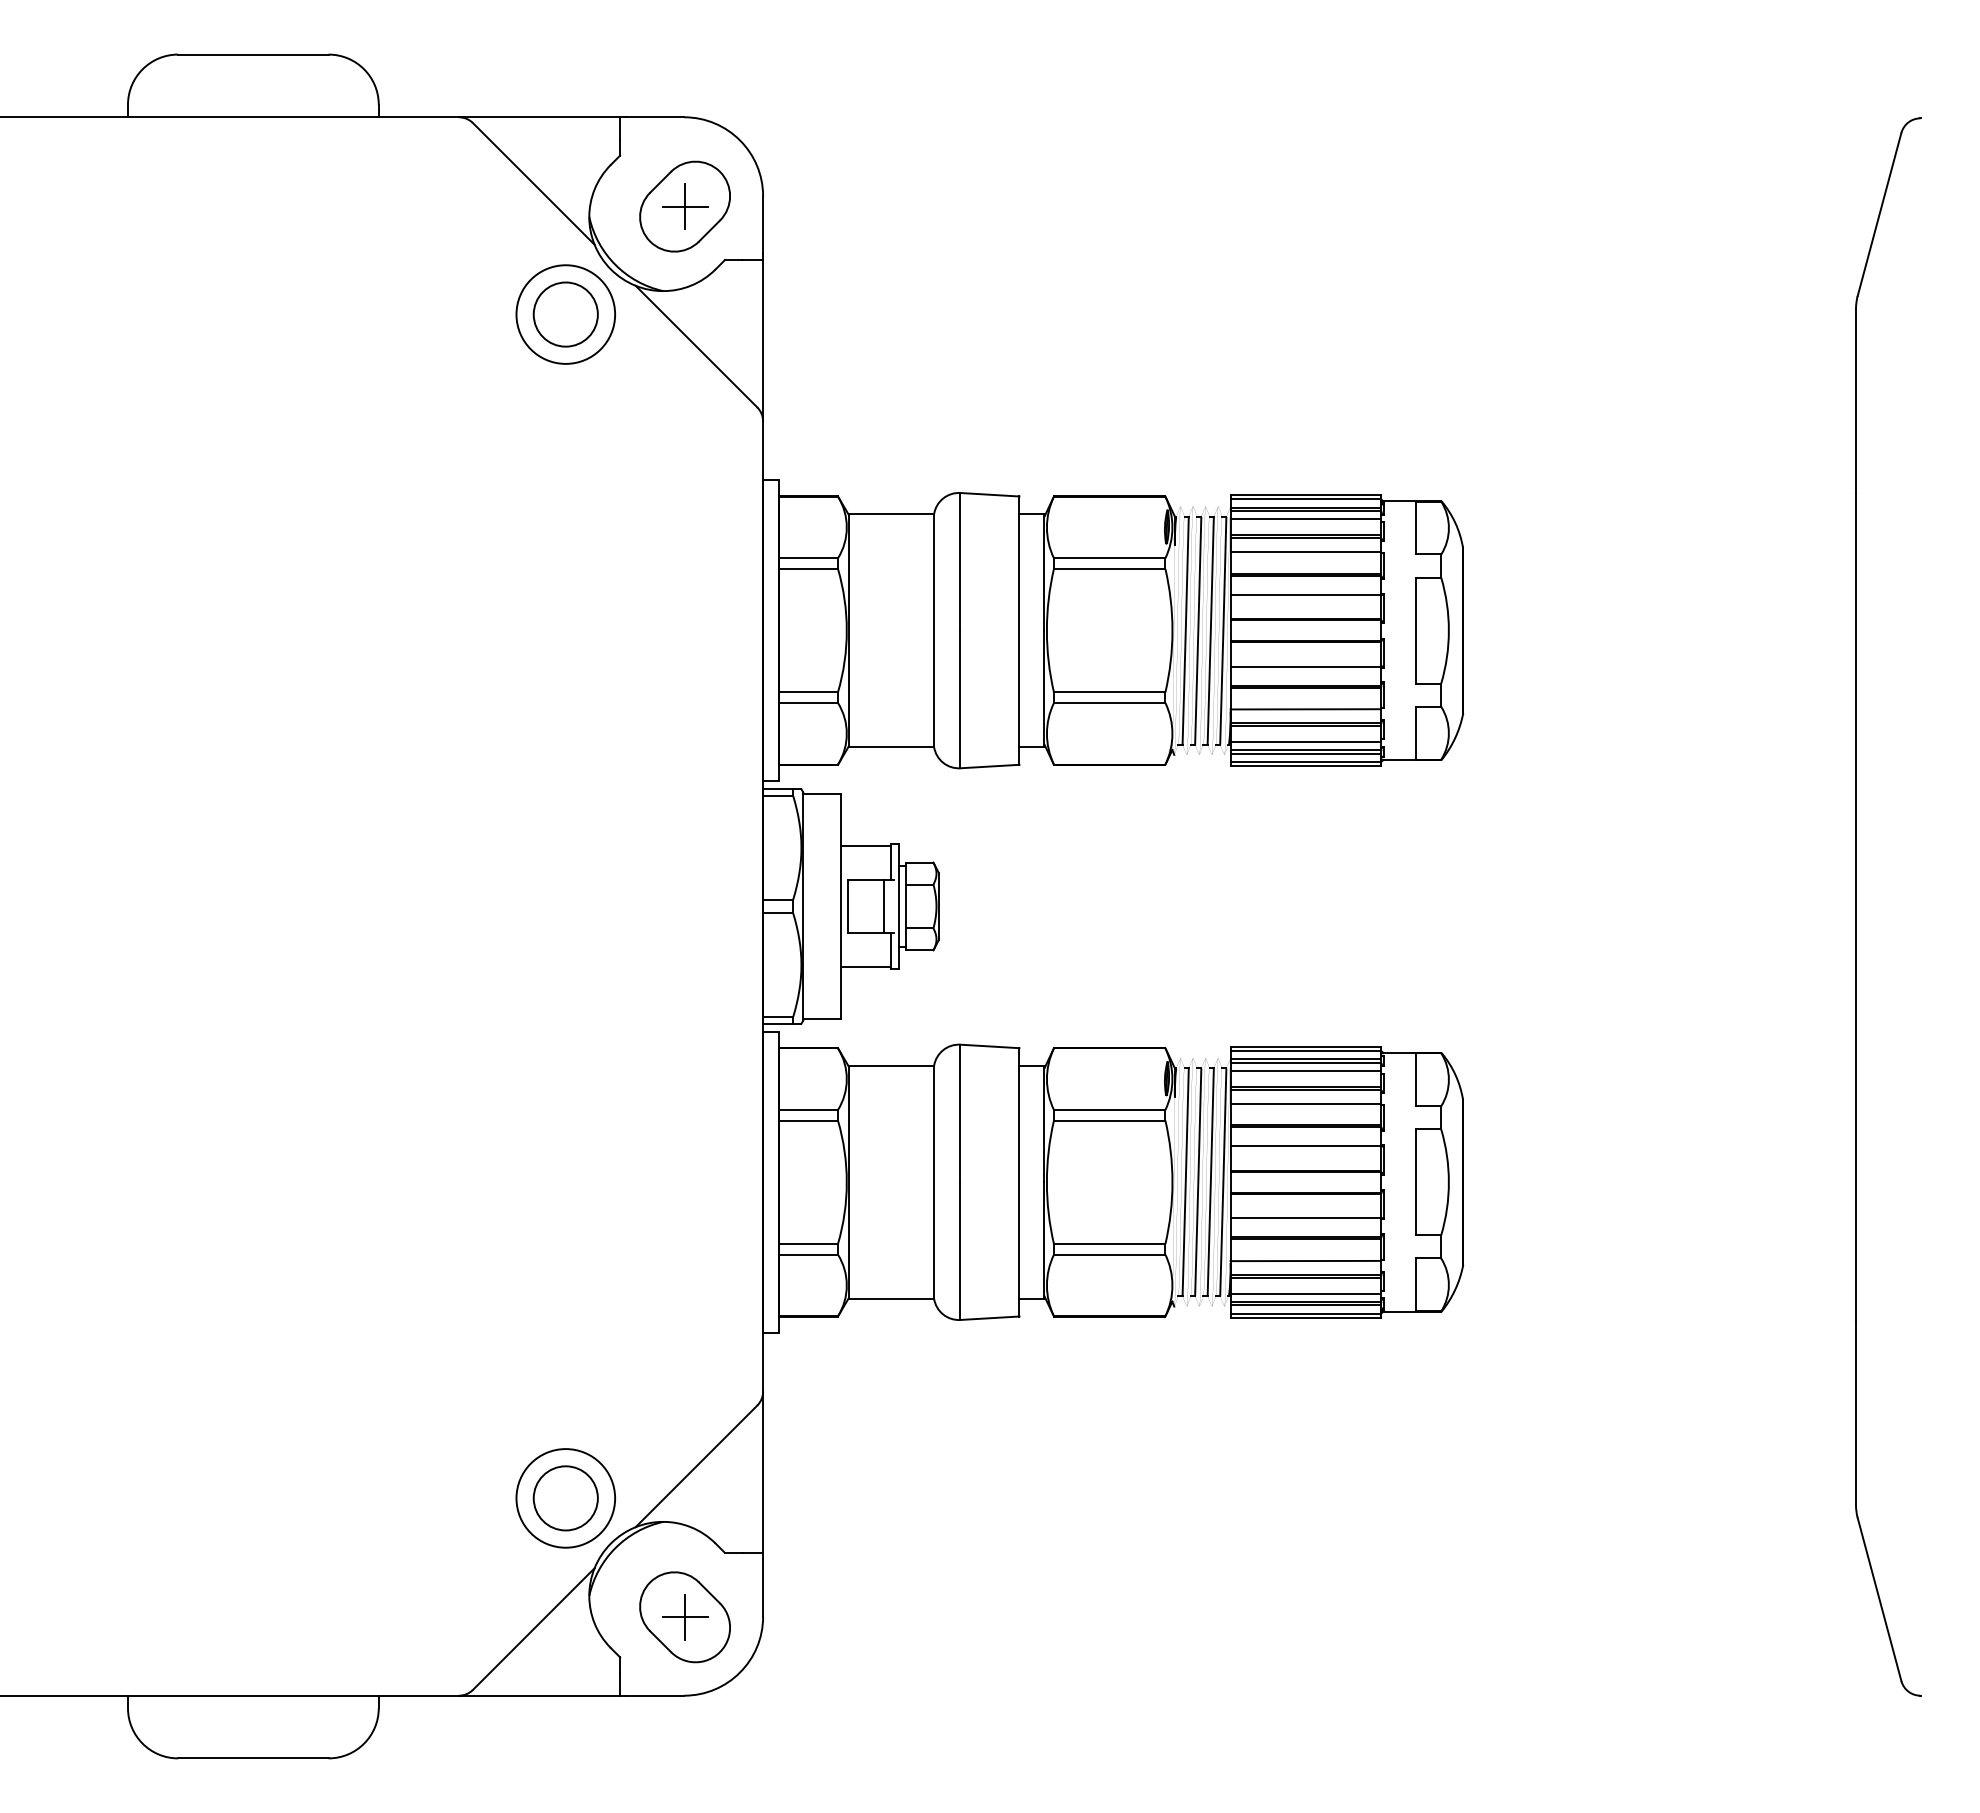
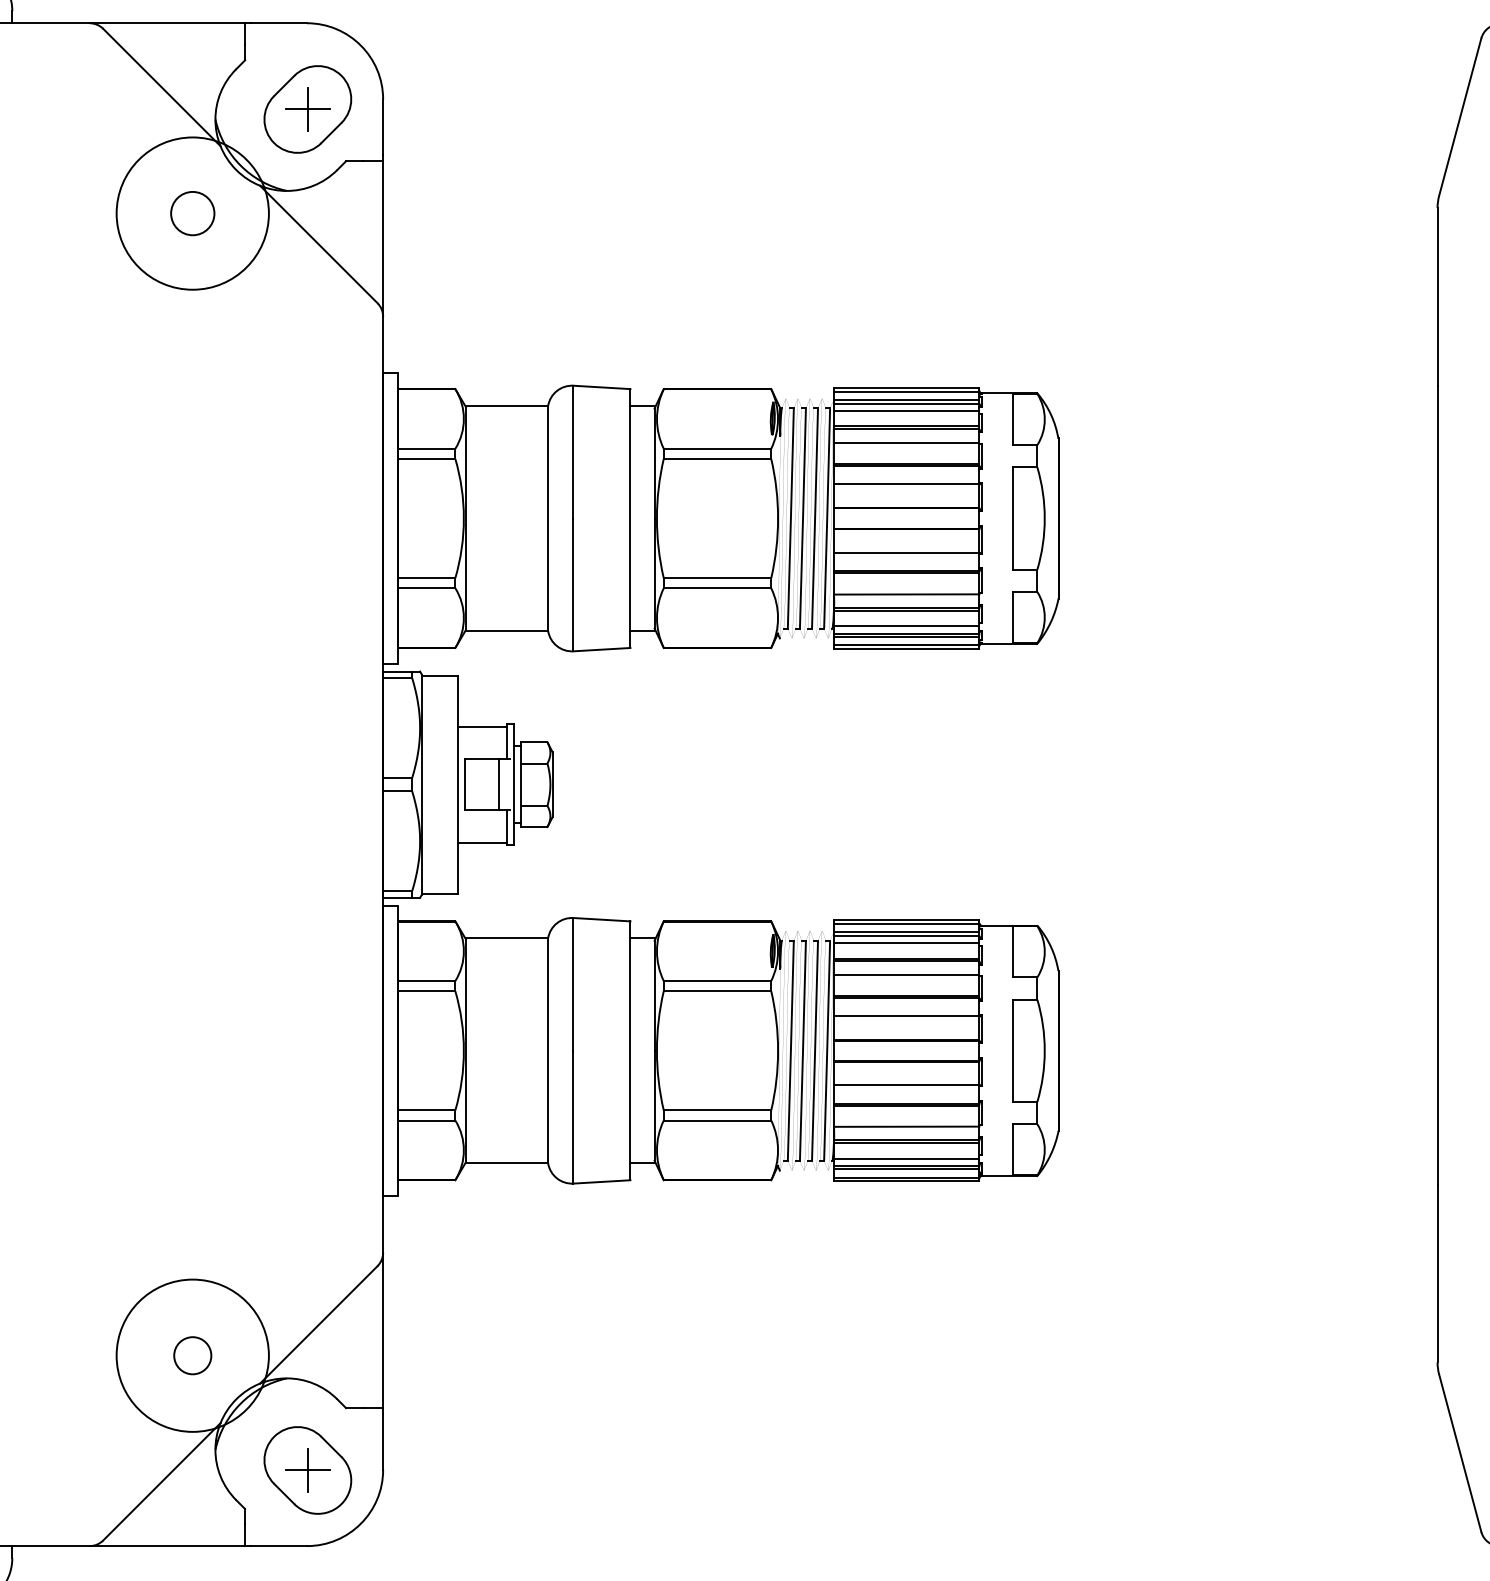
circle: (565, 314) -> (192, 213), size x0.7
circle: (565, 314) -> (192, 213), size x1.6
circle: (565, 1498) -> (192, 1355), size x0.6
circle: (565, 1498) -> (192, 1355), size x1.6

